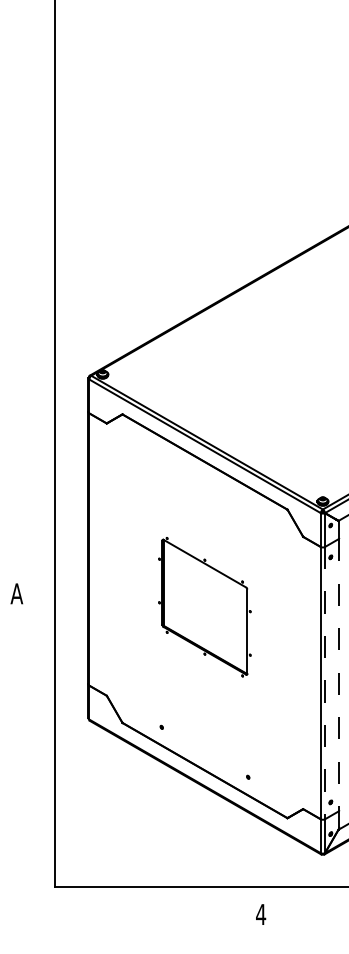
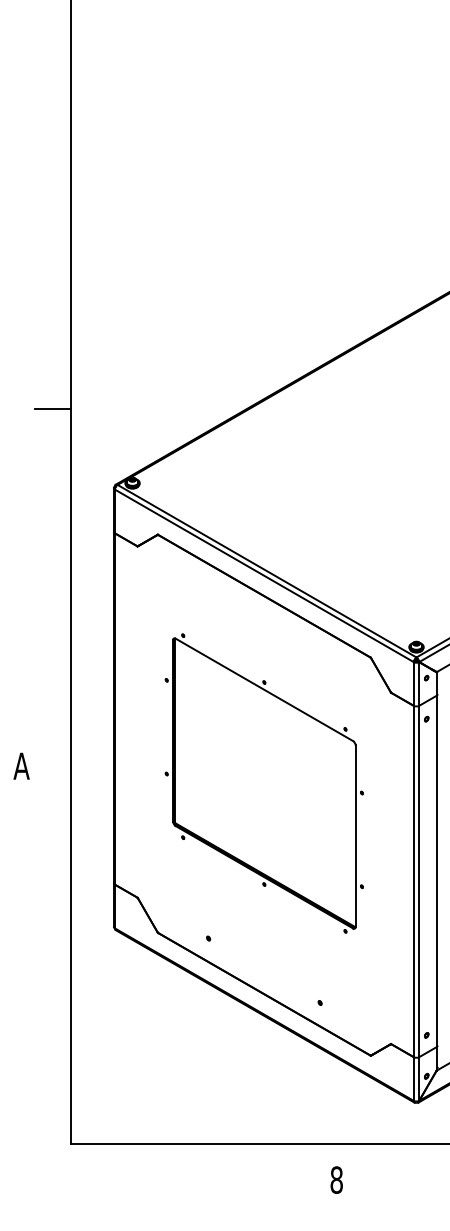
line: (40, 316) -> (52, 408), added
part: (204, 607) -> (263, 783), size x1.67
line: (338, 675) -> (436, 871), dashed -> solid
line: (325, 683) -> (419, 881), dashed -> solid
text: (260, 914) -> (336, 1179), 4 -> 8

